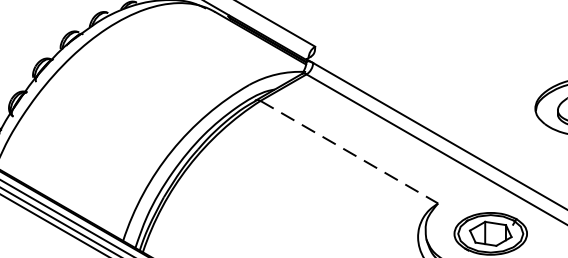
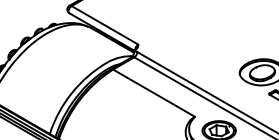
line: (350, 152) -> (154, 93), dashed -> solid

